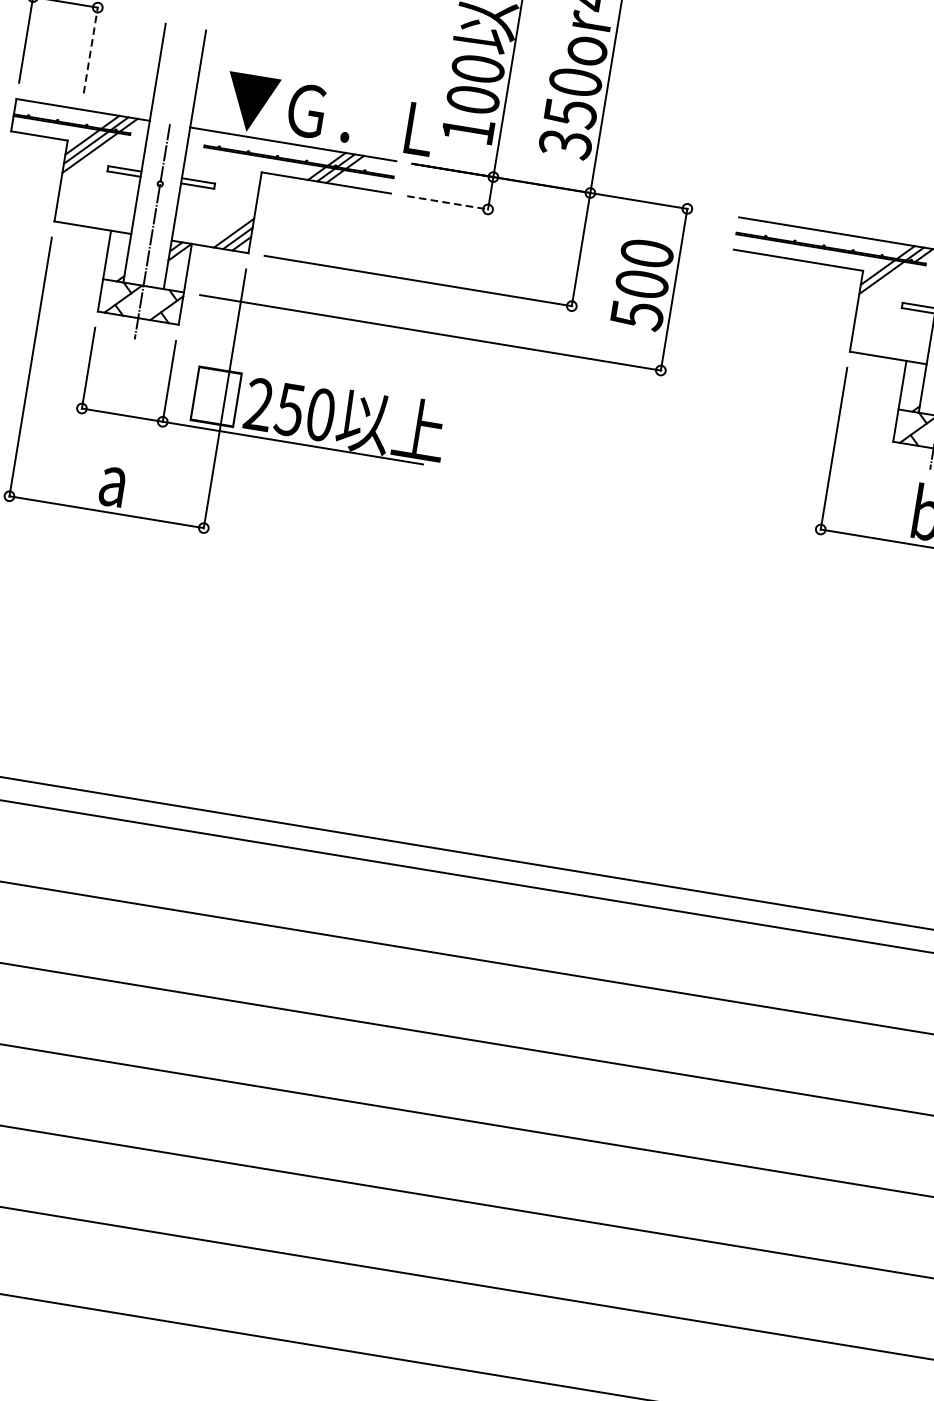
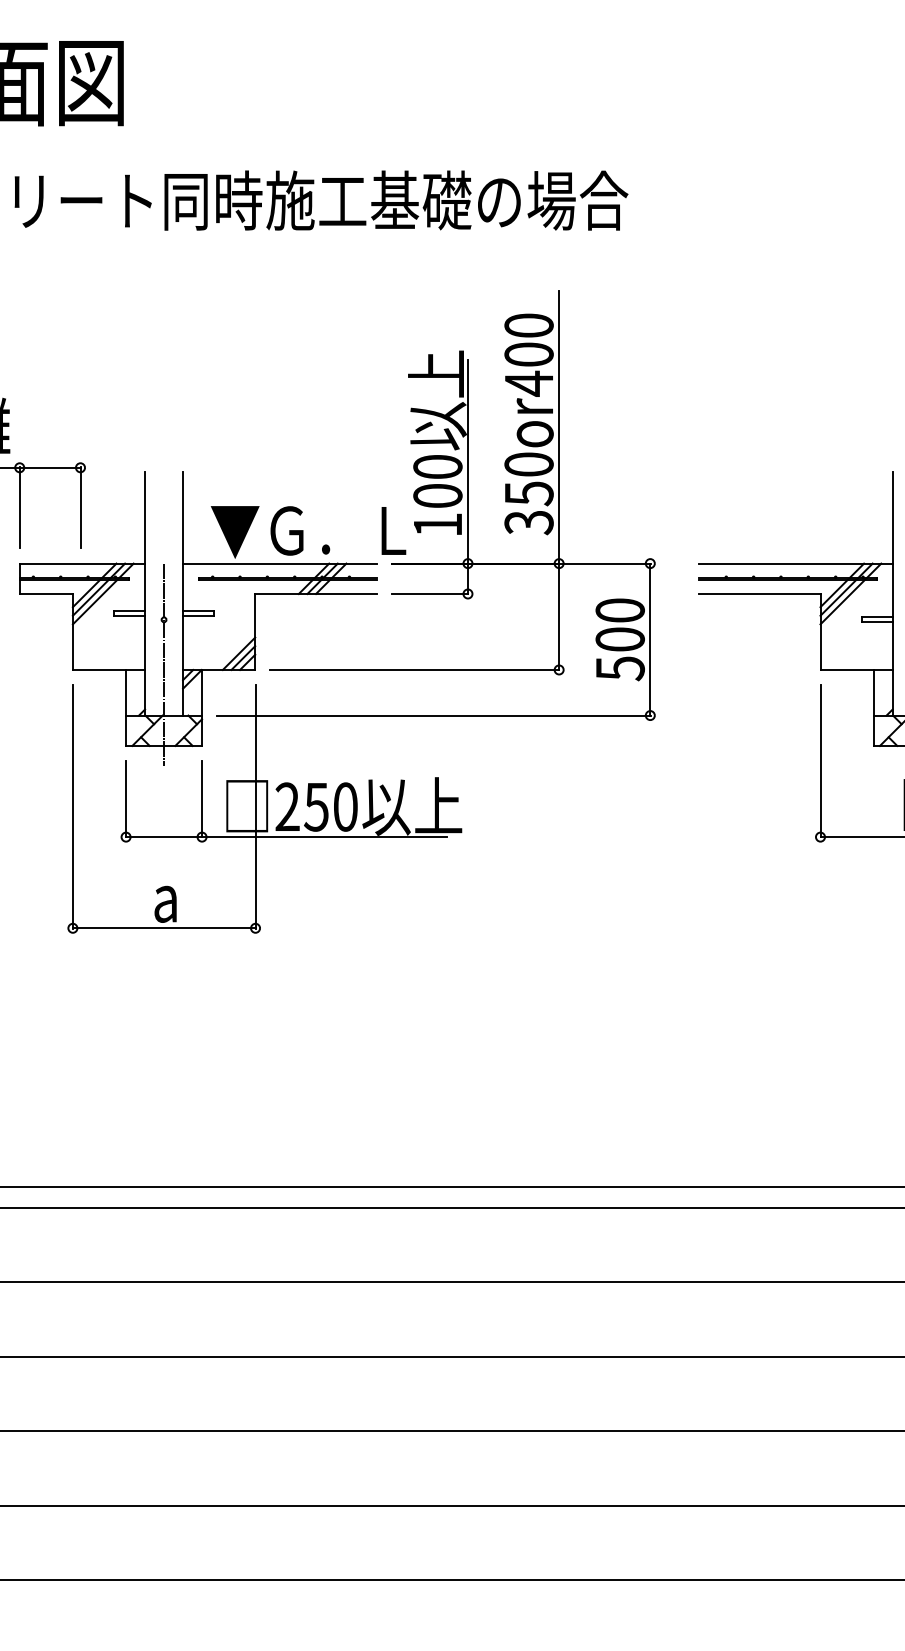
line: (90, 49) -> (80, 507), dashed -> solid
line: (448, 203) -> (430, 594), dashed -> solid
line: (885, 282) -> (842, 601), added

